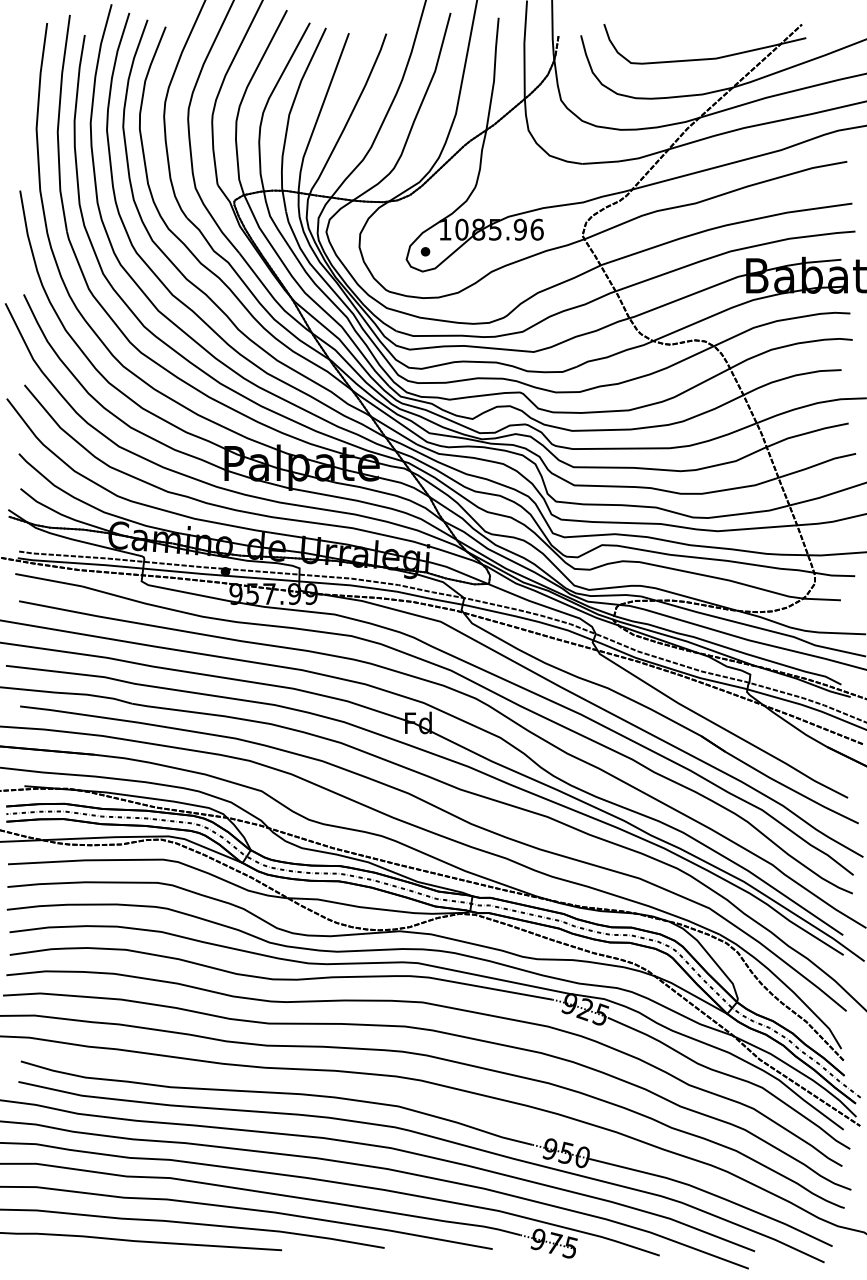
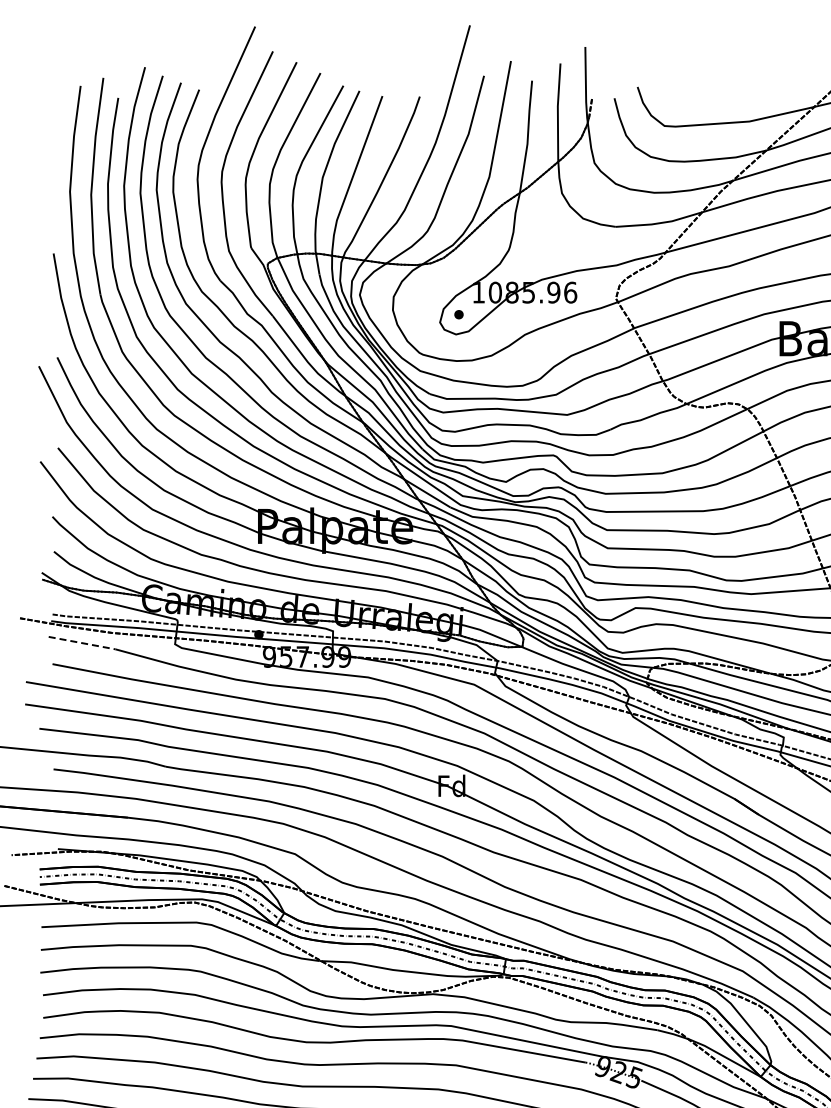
line: (48, 580) -> (81, 643), solid -> dashed

